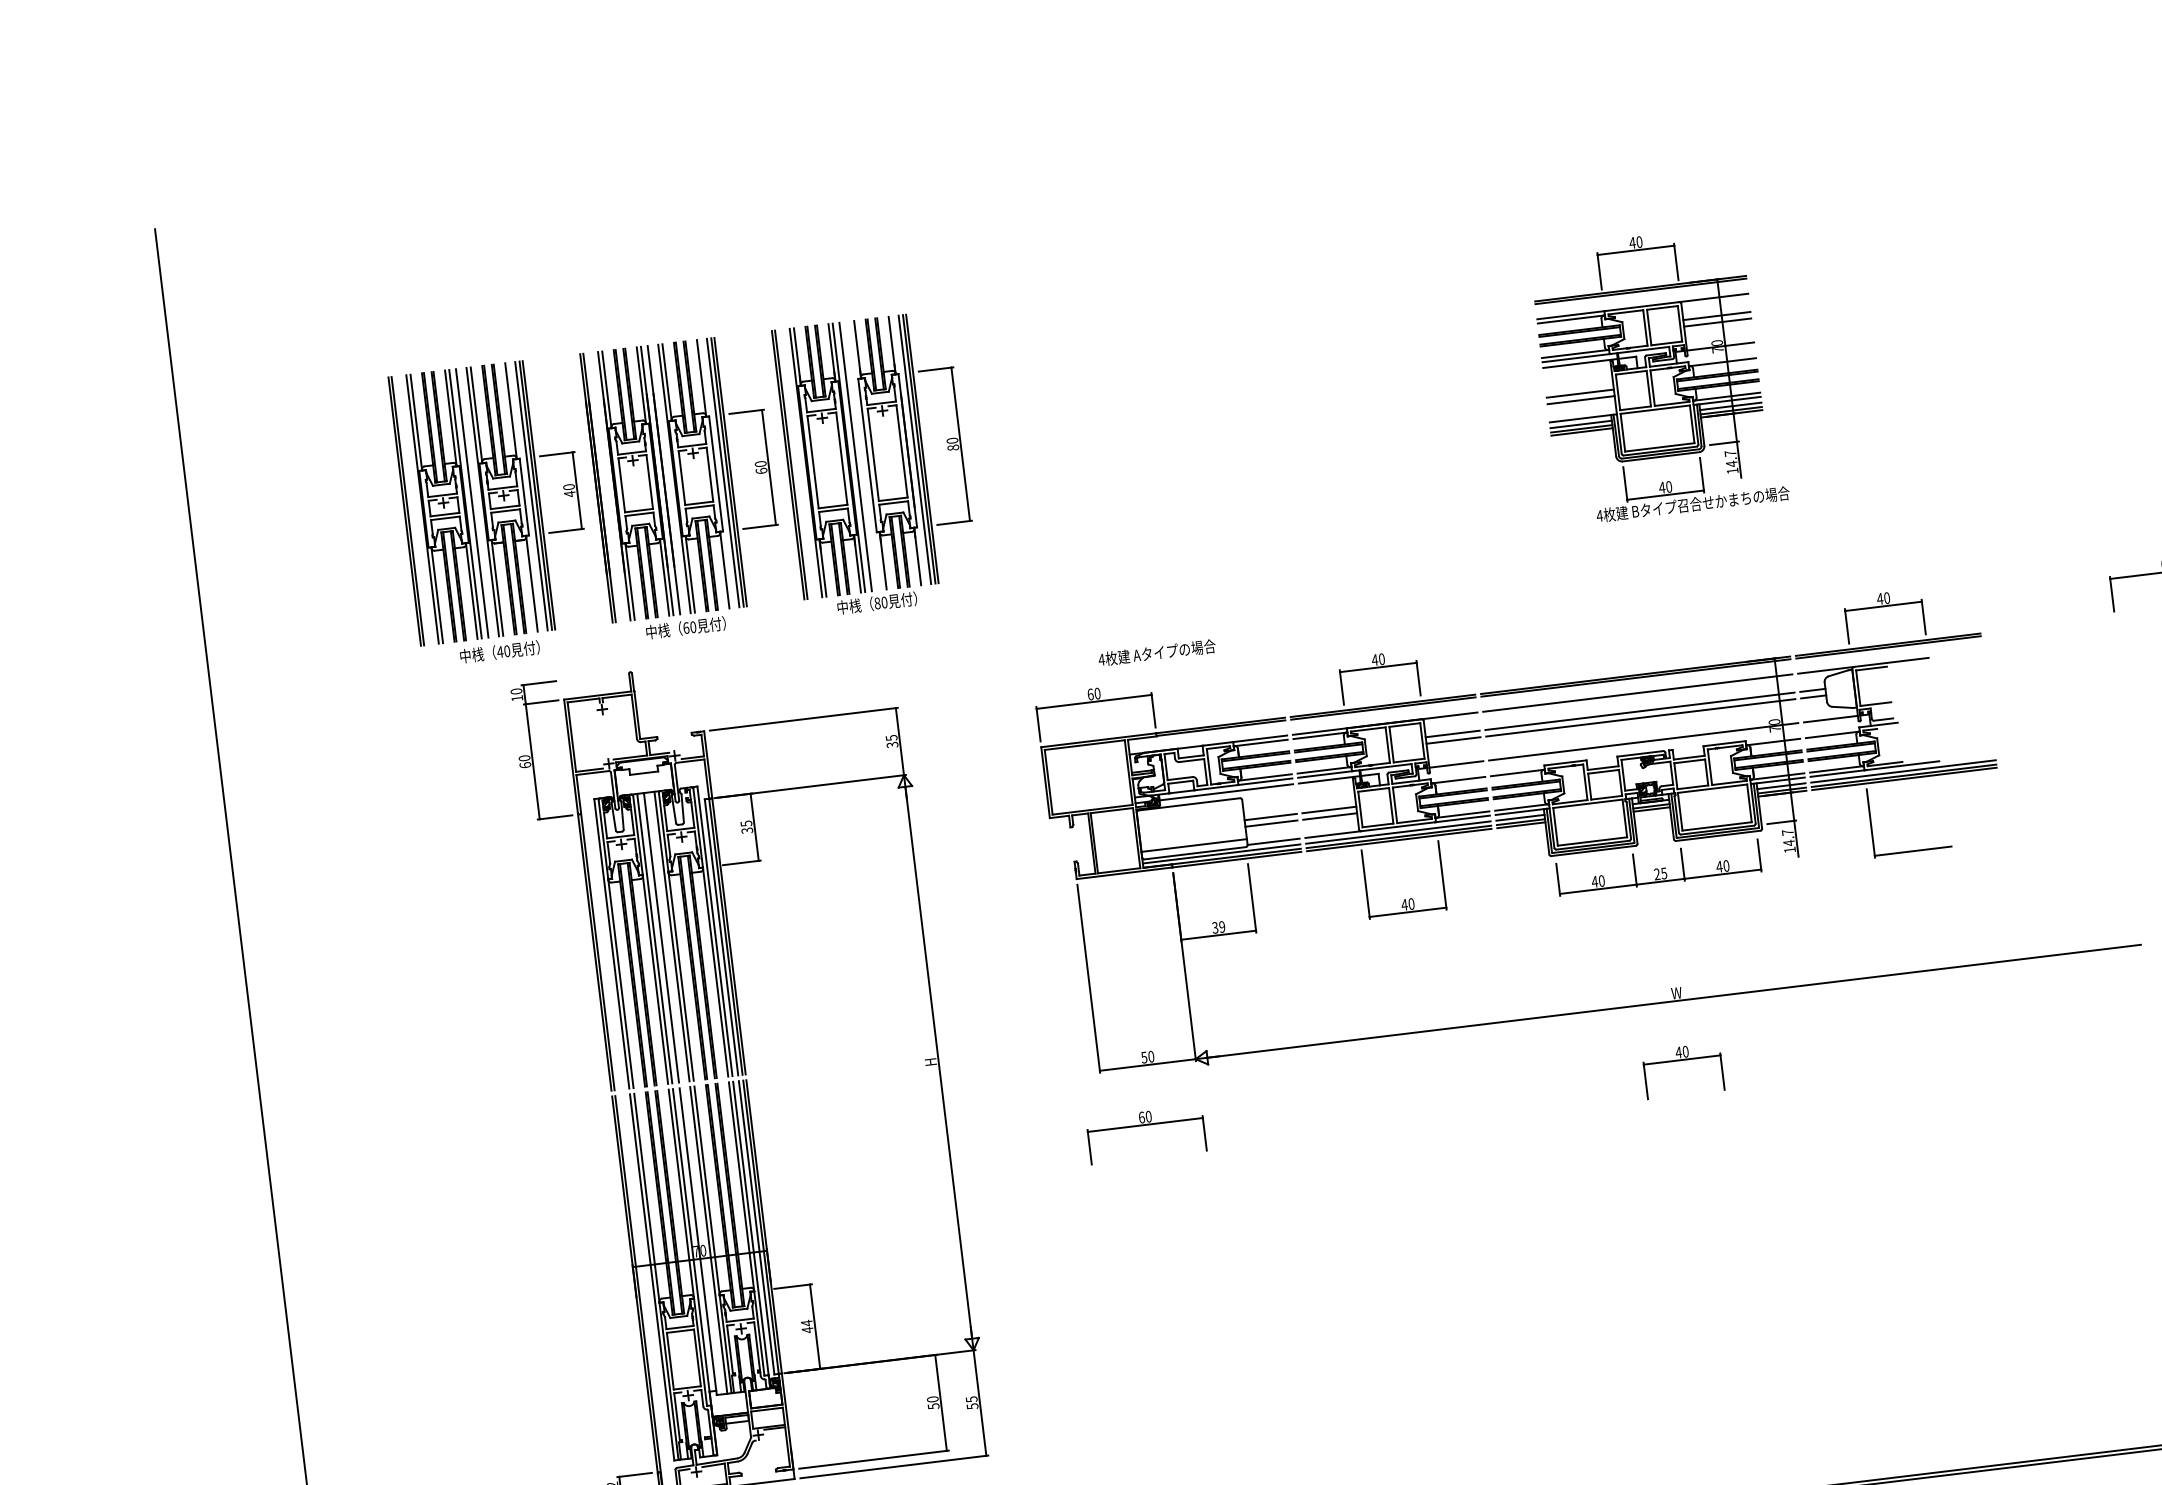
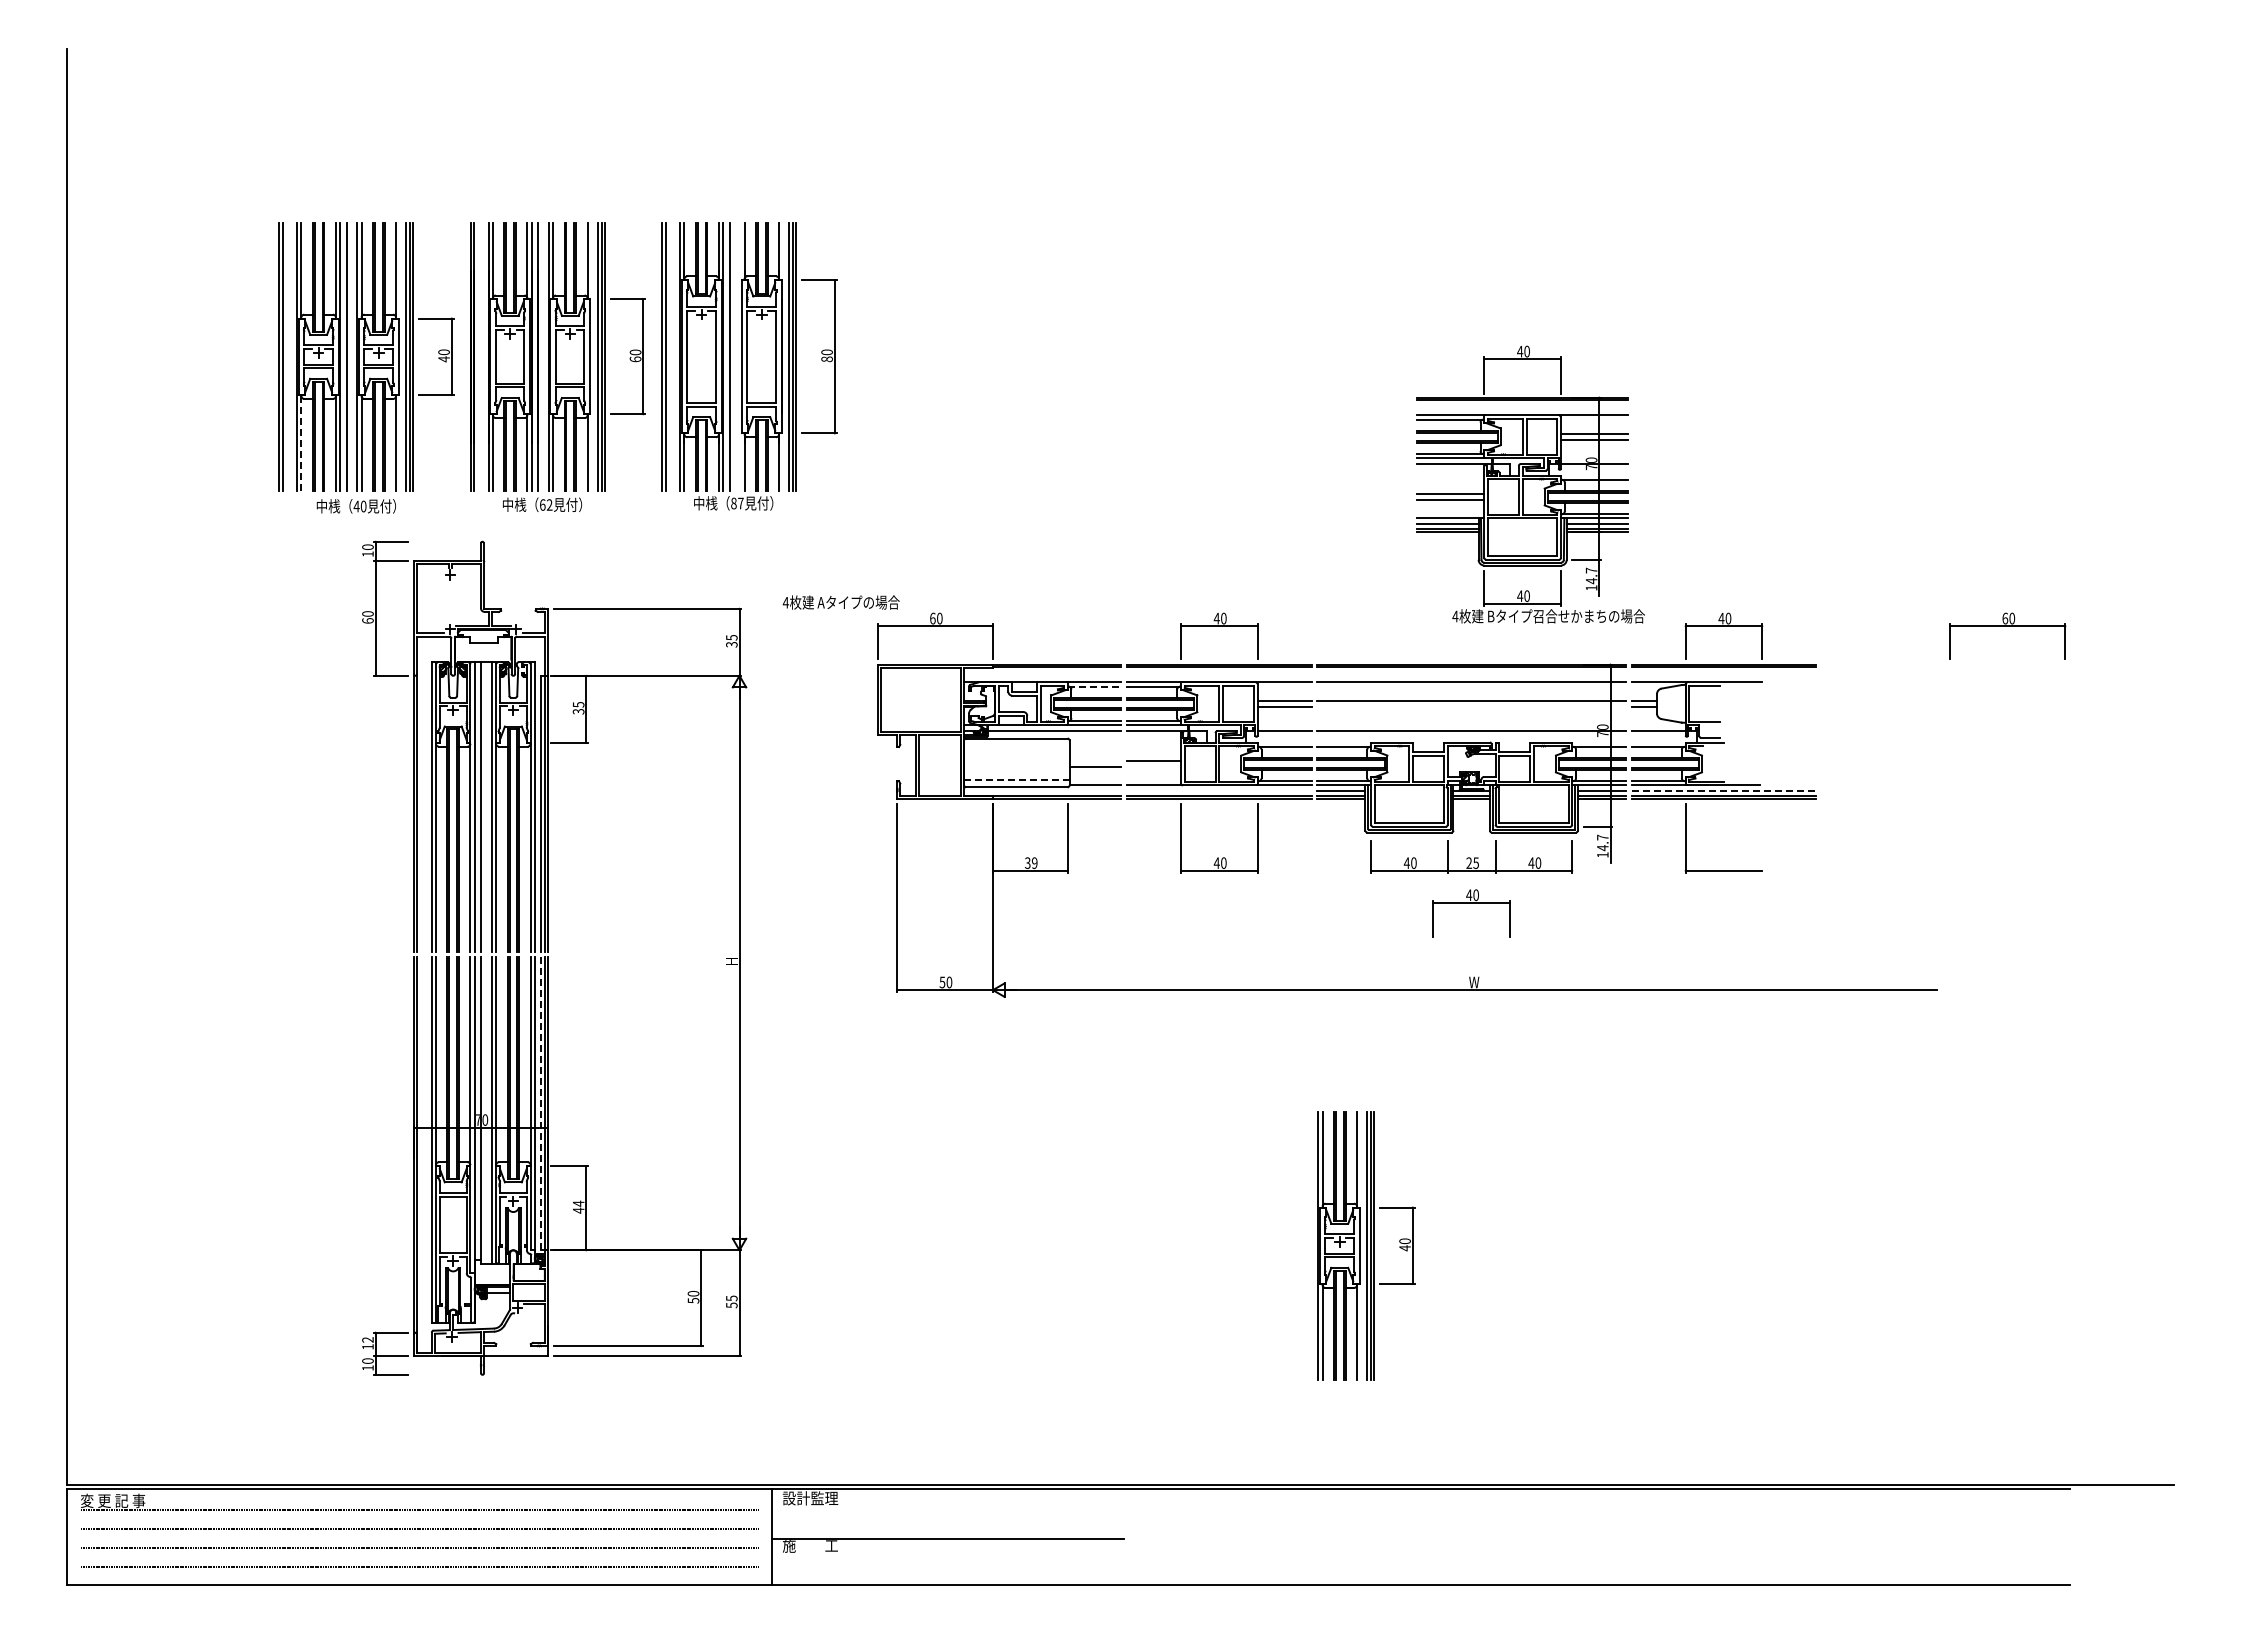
part: (1658, 374) -> (1530, 484), moved
line: (437, 595) -> (301, 443), solid -> dashed
text: (884, 602) -> (740, 503), 80 -> 87
text: (693, 626) -> (549, 504), 60 -> 62
text: (1156, 652) -> (840, 602), moved
line: (1640, 718) -> (1471, 707), removed
line: (1260, 742) -> (1094, 686), solid -> dashed
line: (1904, 771) -> (1724, 791), solid -> dashed
line: (1270, 816) -> (1095, 760), removed
line: (1330, 816) -> (1154, 767), removed
line: (1398, 832) -> (1219, 791), removed
line: (1193, 845) -> (1016, 779), solid -> dashed
line: (1221, 854) -> (1042, 791), removed
part: (1682, 1060) -> (1471, 903), moved
part: (1145, 1125) -> (935, 1049), removed
line: (756, 1227) -> (540, 1103), solid -> dashed
part: (1600, 1269) -> (1366, 1245), added

